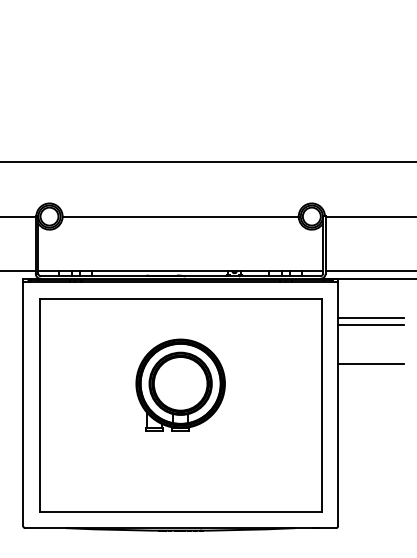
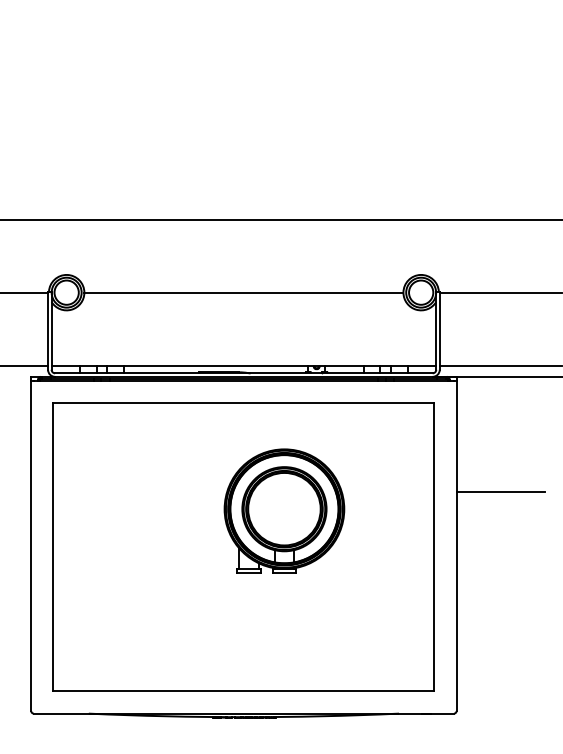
line: (370, 318) -> (500, 430), removed
line: (370, 324) -> (500, 438), removed
part: (180, 384) -> (284, 510), moved

